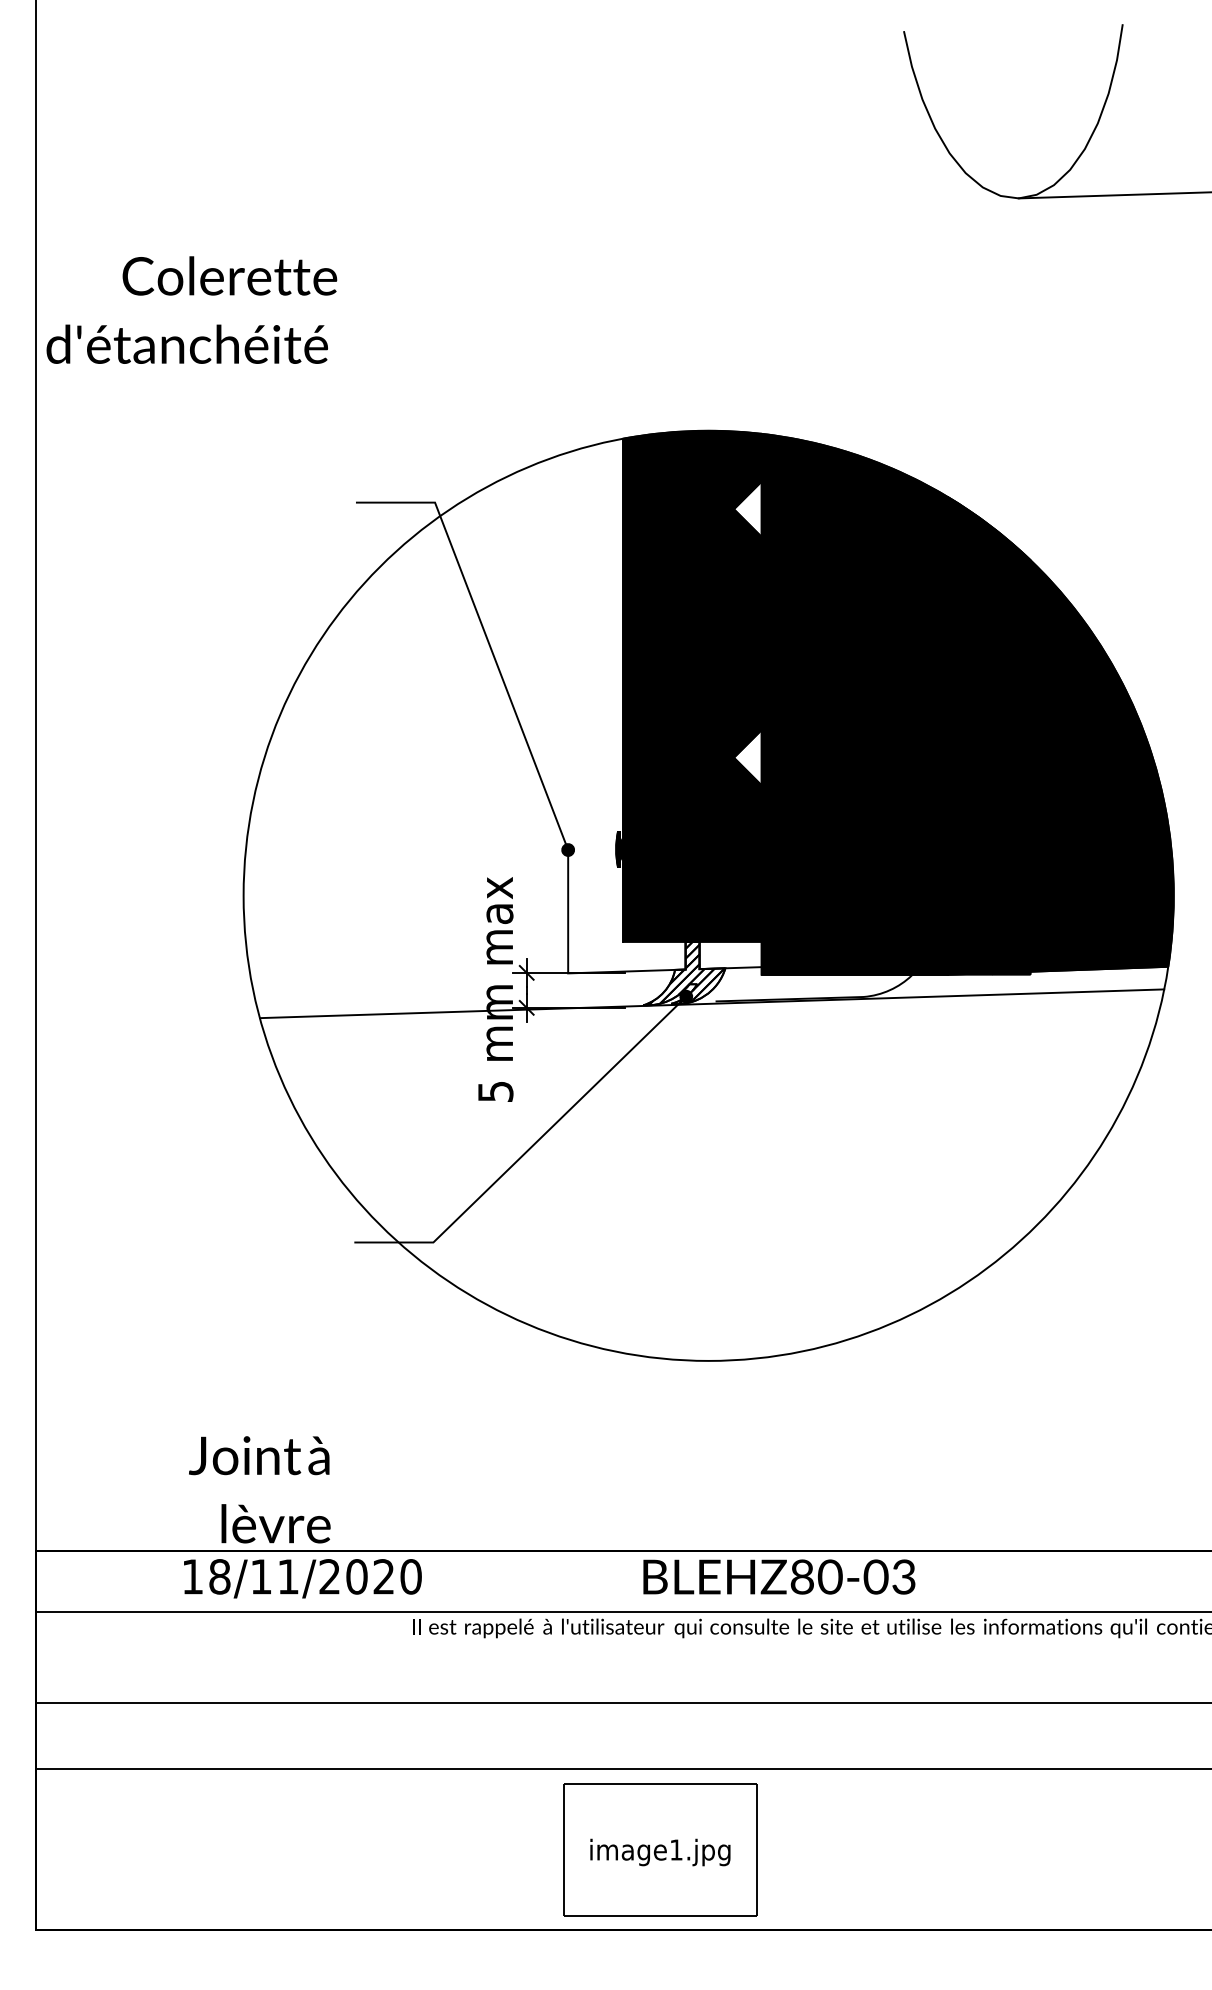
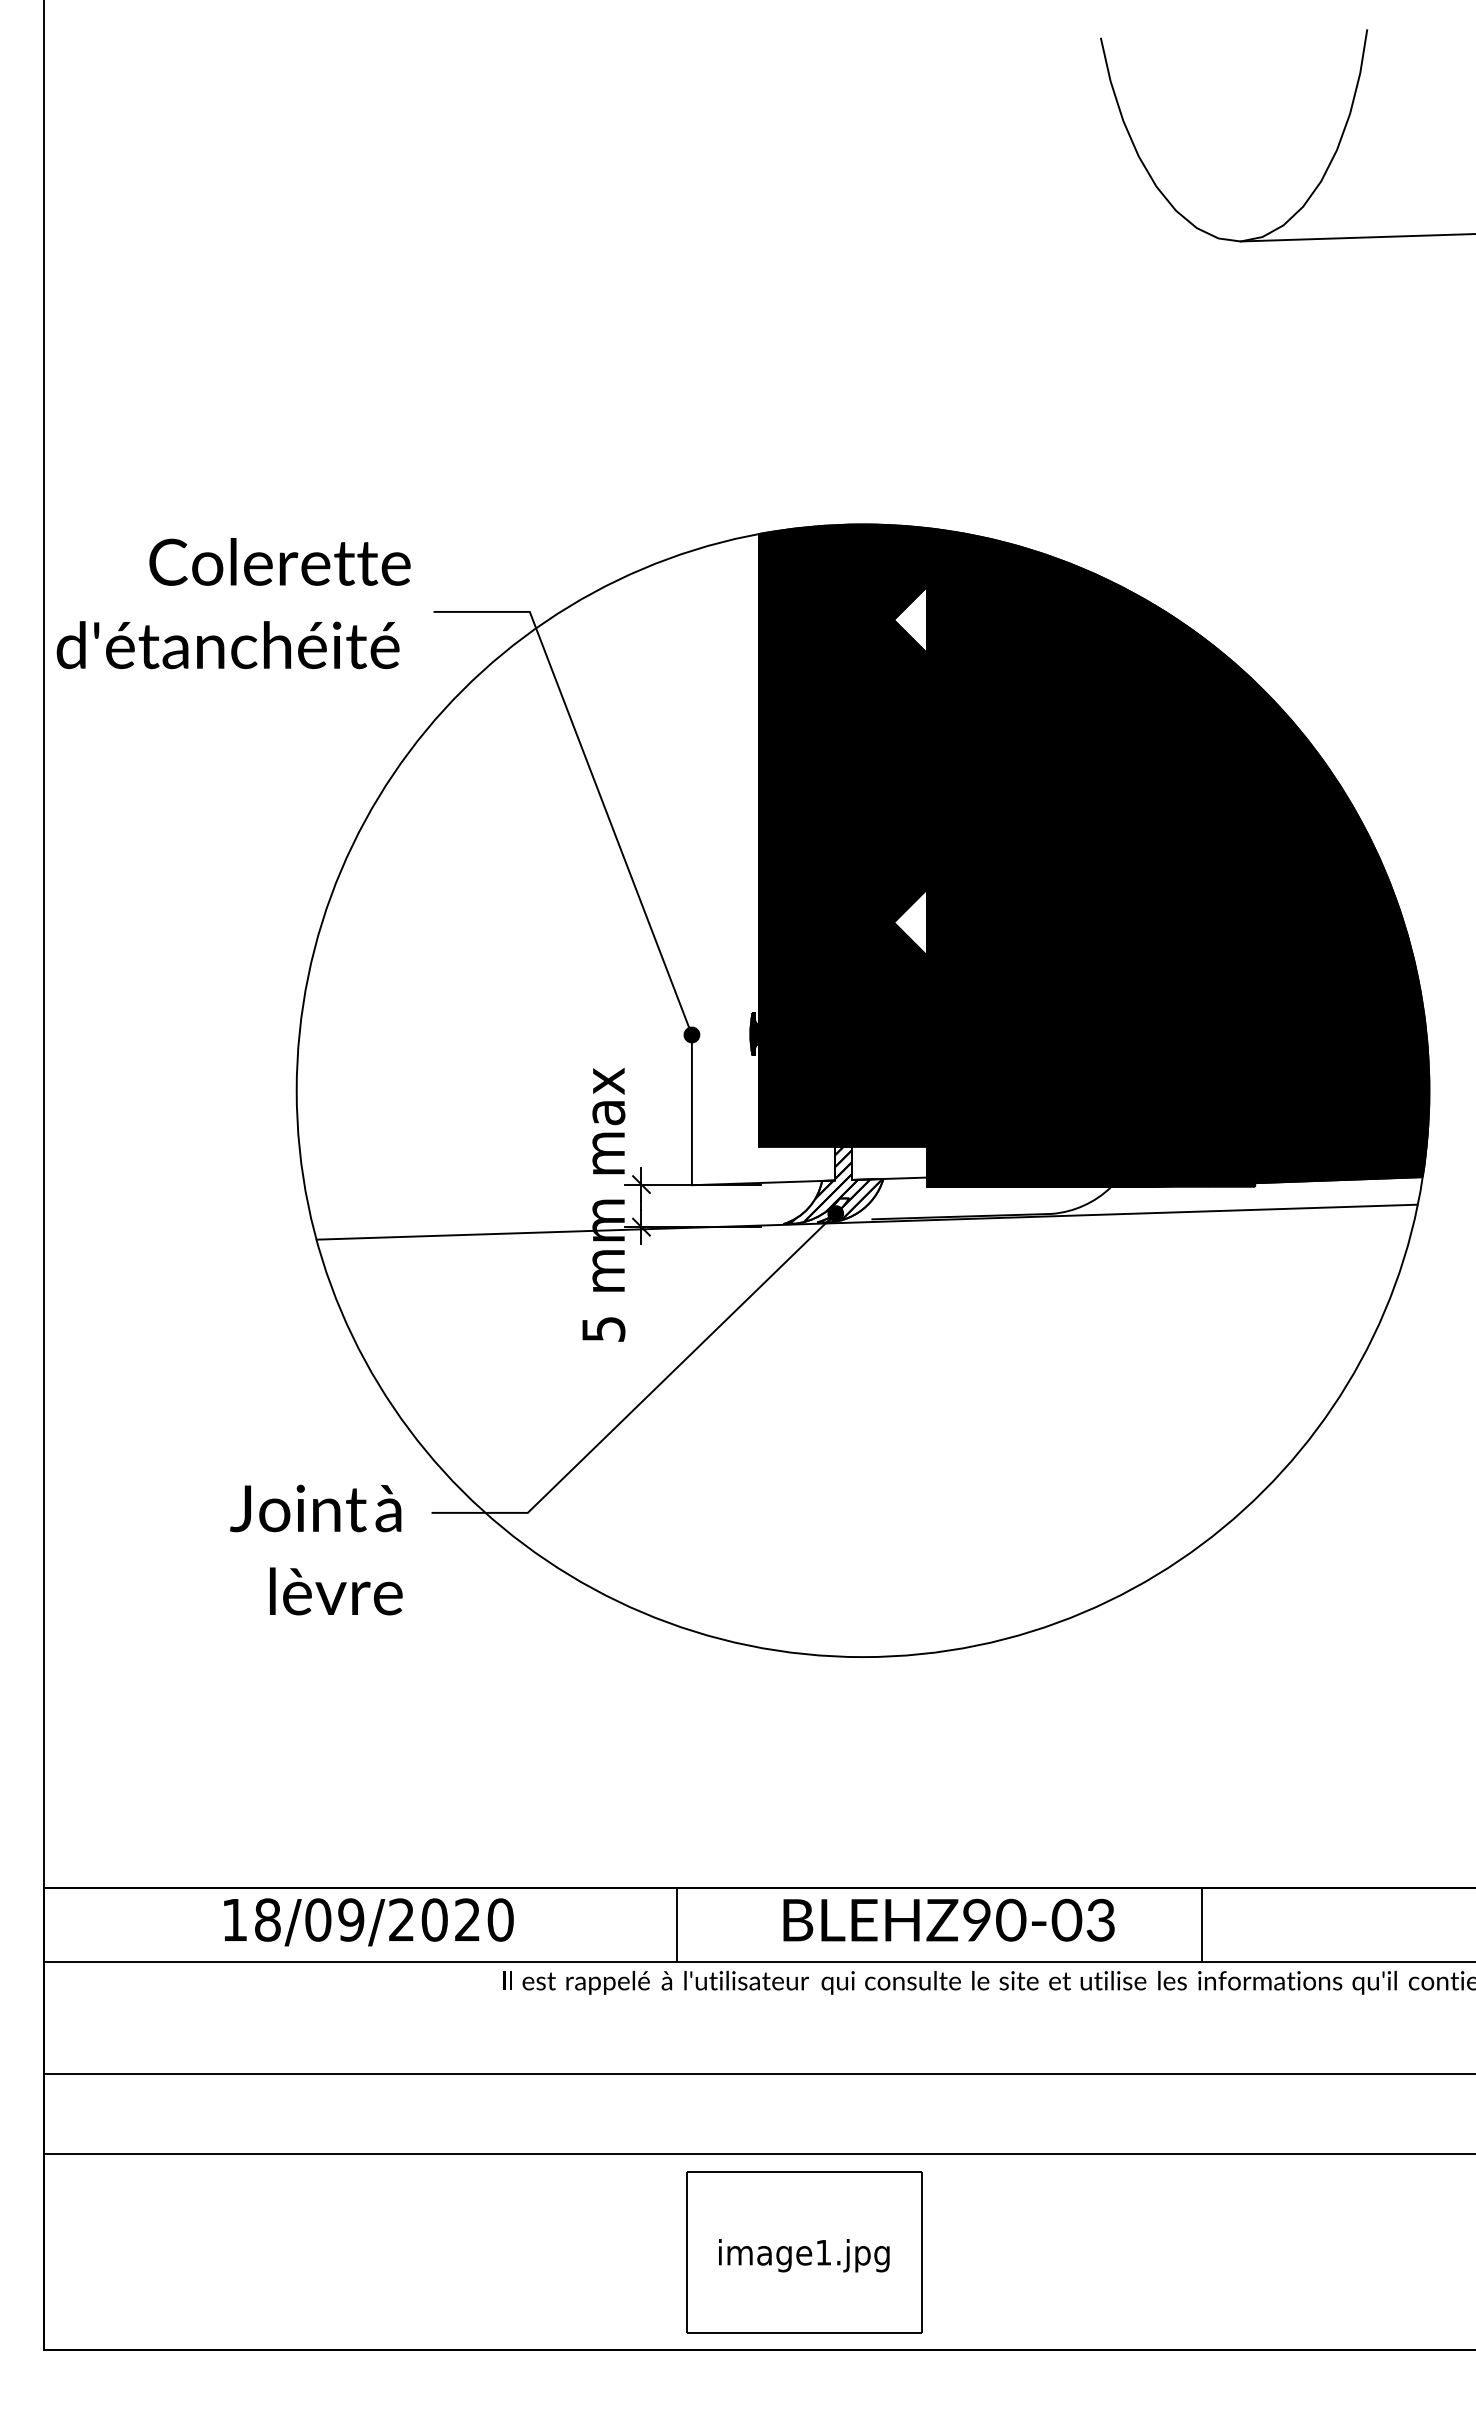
text: (191, 310) -> (233, 603), moved
text: (259, 1489) -> (316, 1549), moved
text: (274, 1576) -> (334, 1919), 18/11/2020 -> 18/09/2020
text: (802, 1577) -> (977, 1920), \c16711848;BLEHZ80-03 -> \c16711848;BLEHZ90-03
line: (555, 1581) -> (676, 1925), added
line: (986, 1581) -> (1201, 1925), added

